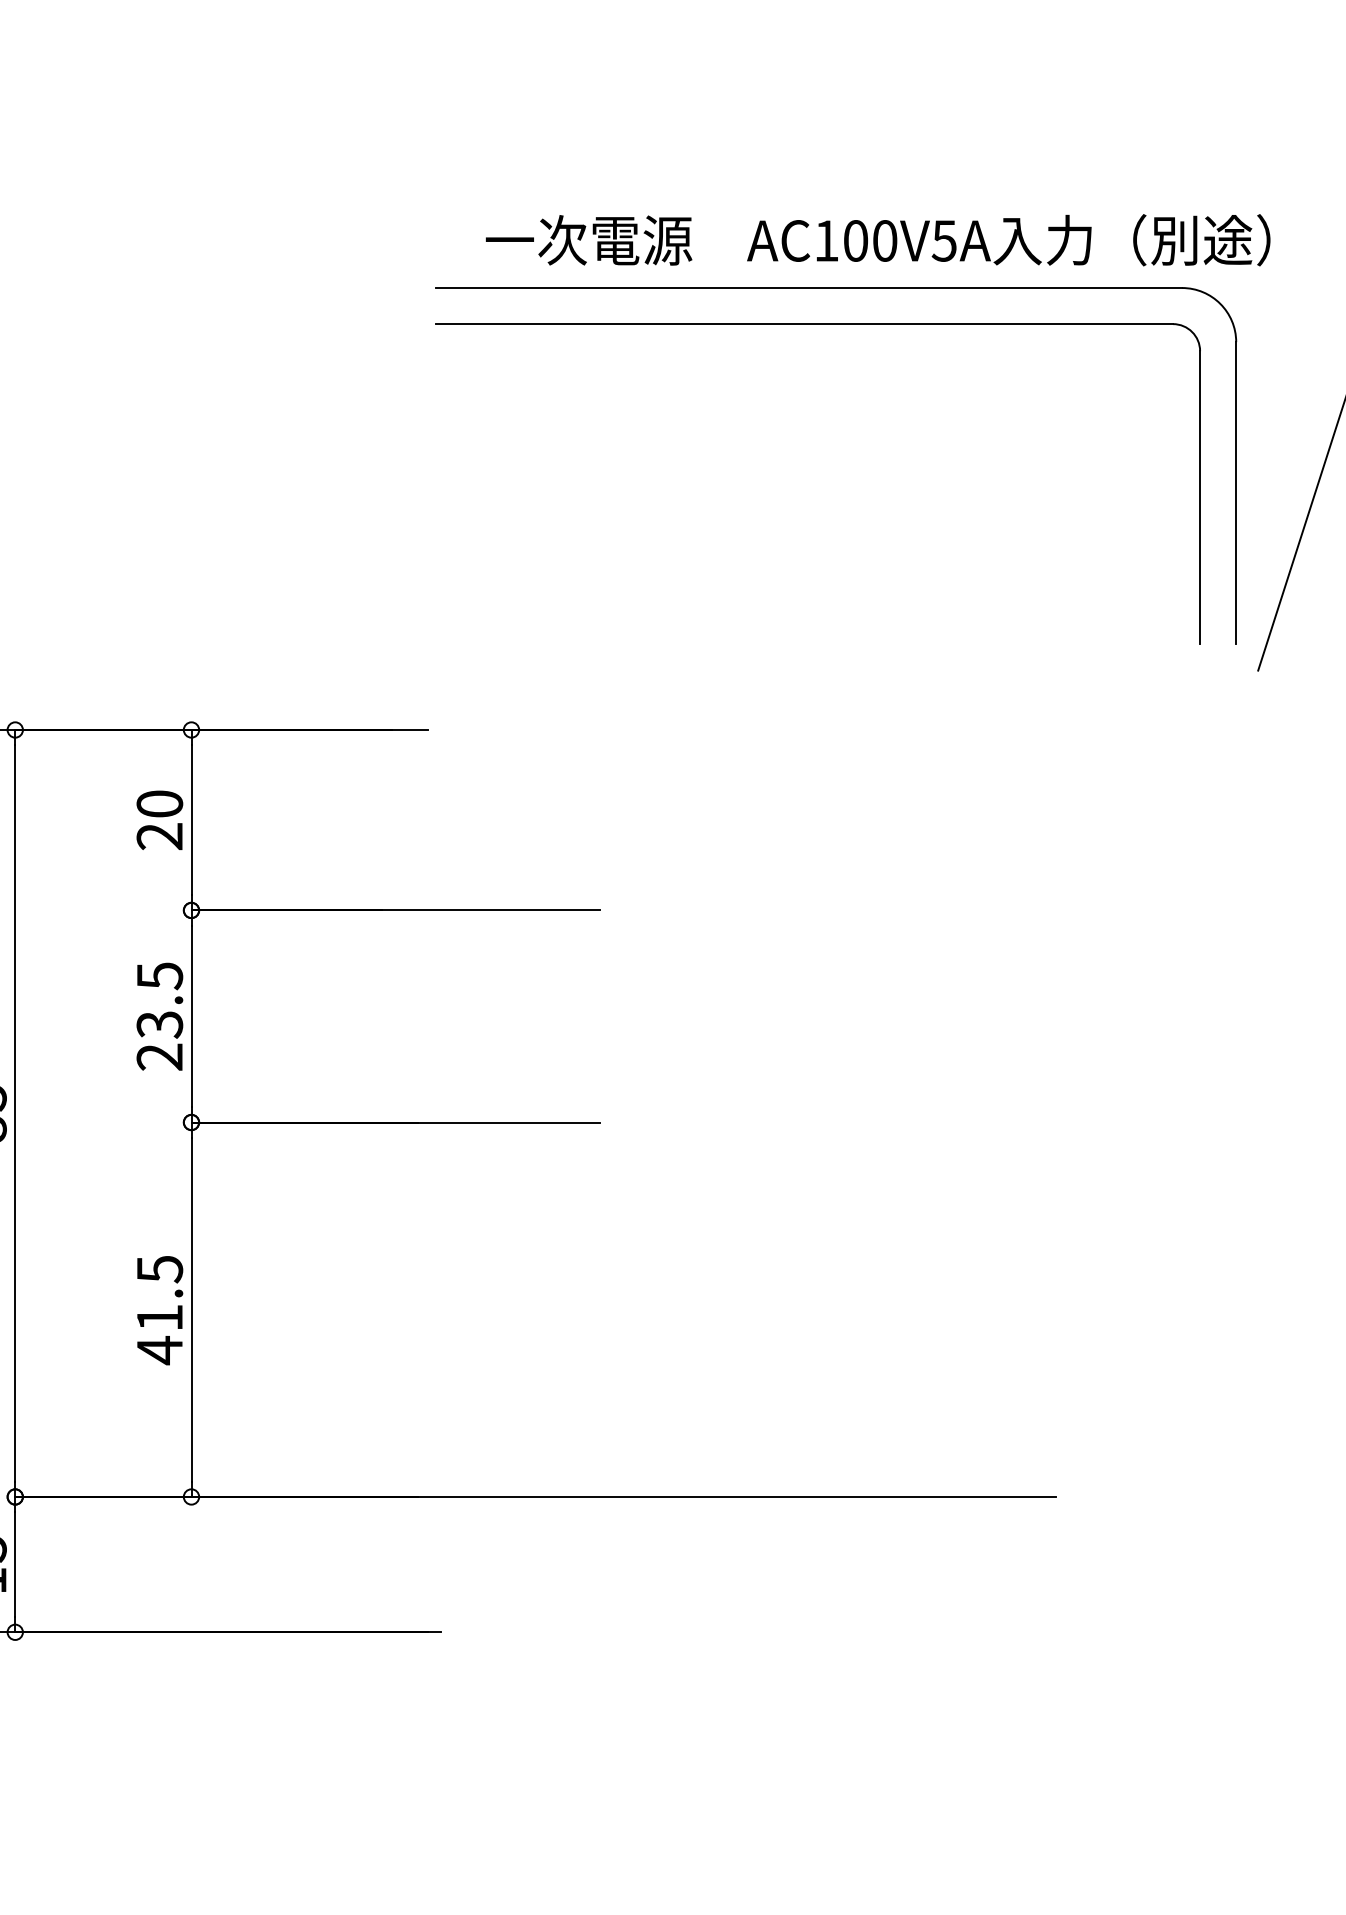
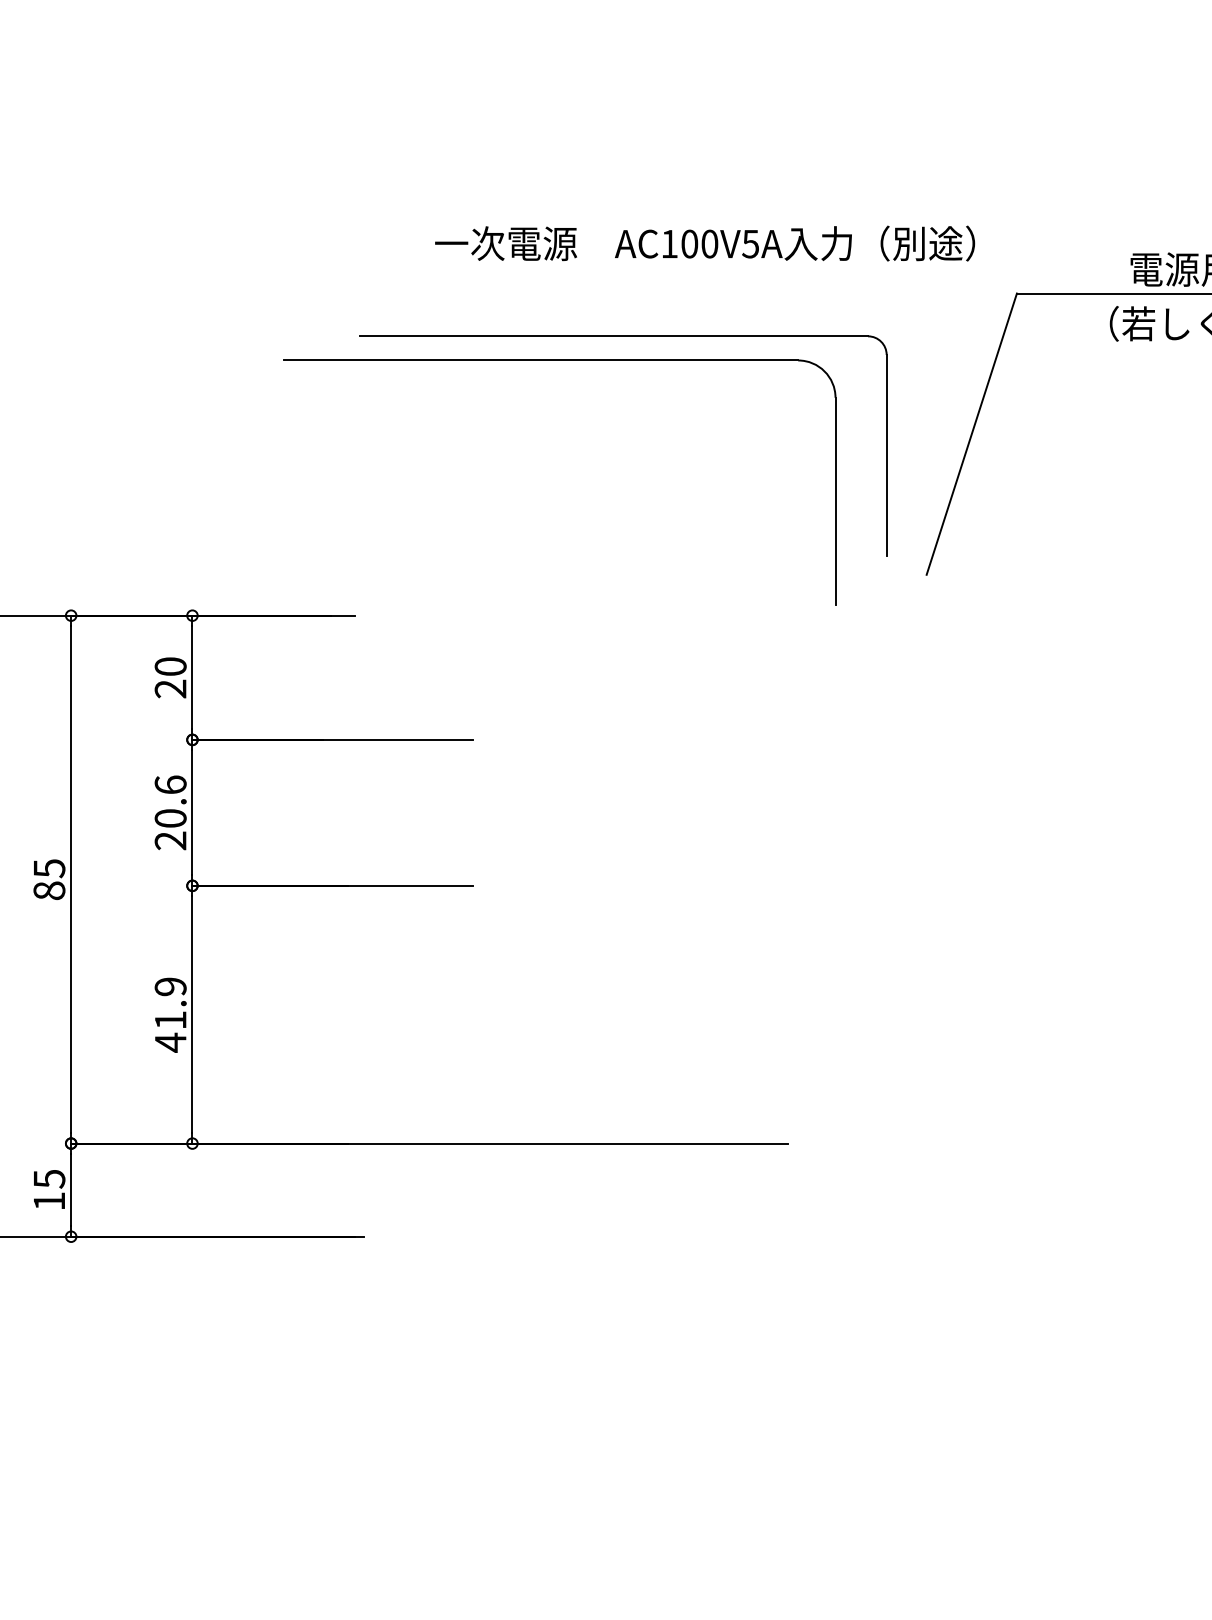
text: (878, 240) -> (705, 243), moved
part: (835, 288) -> (559, 360), moved
text: (159, 999) -> (170, 801), 23.5 -> 20.6
text: (159, 1268) -> (170, 986), 41.5 -> 41.9

